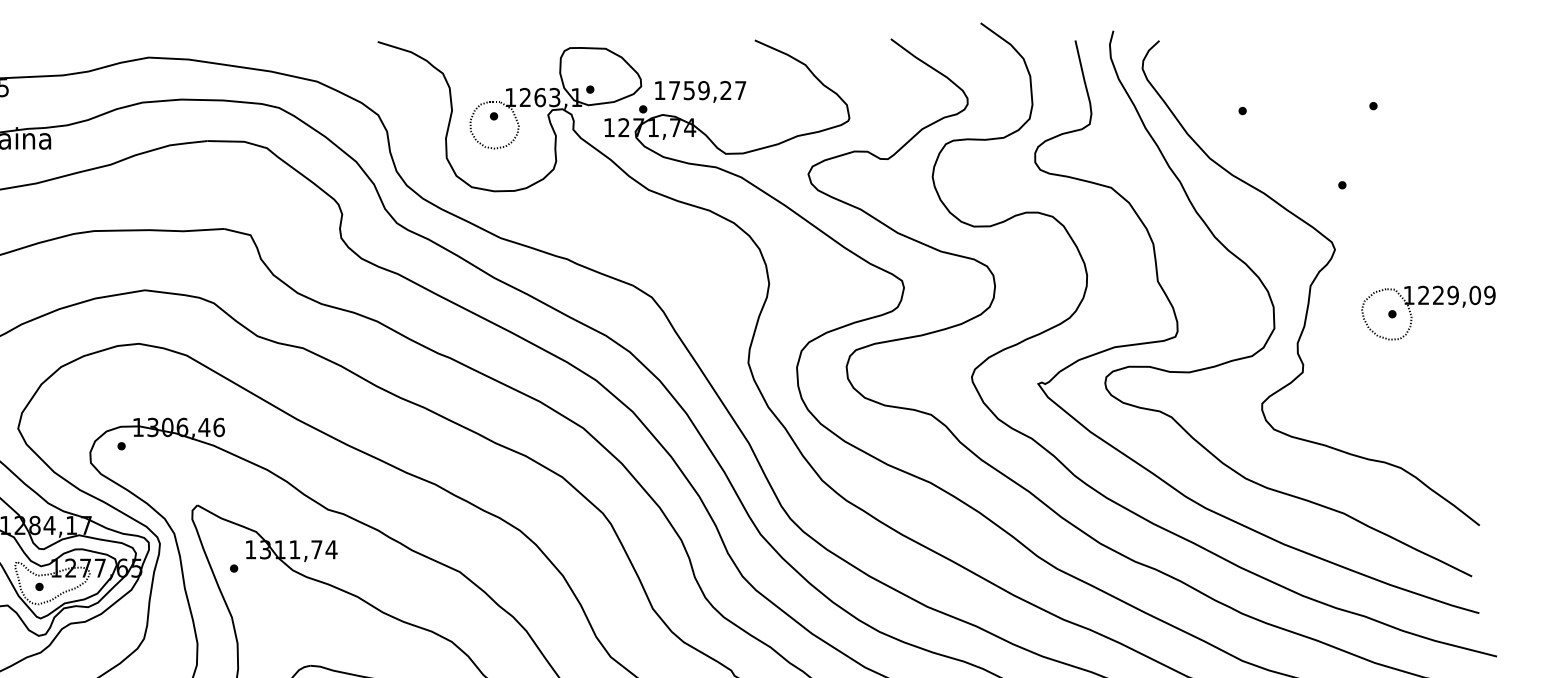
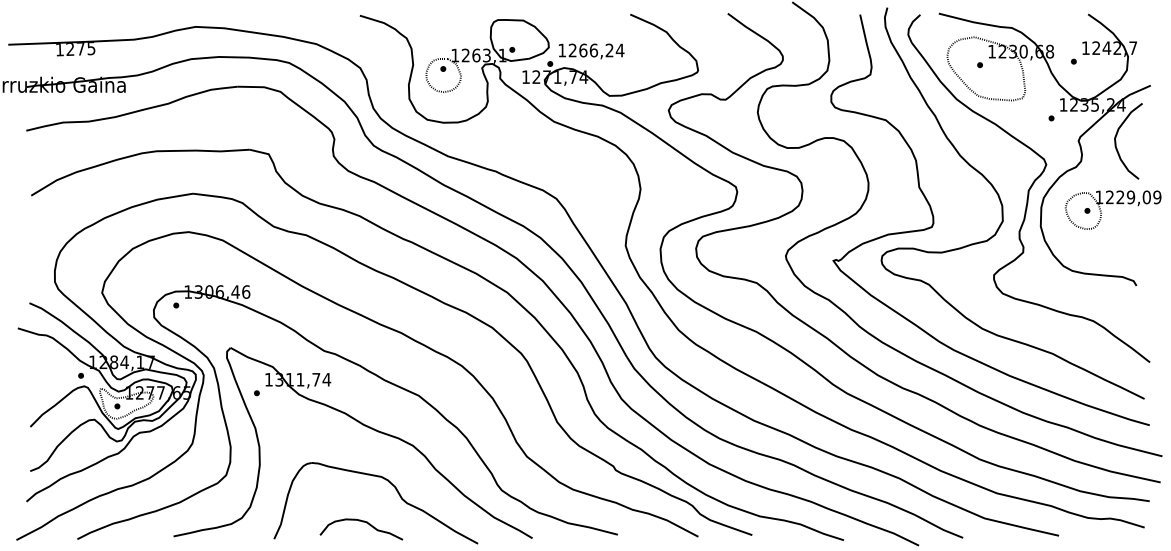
text: (707, 90) -> (596, 50), 1759,27 -> 1266,24
part: (1359, 260) -> (1063, 172), added

